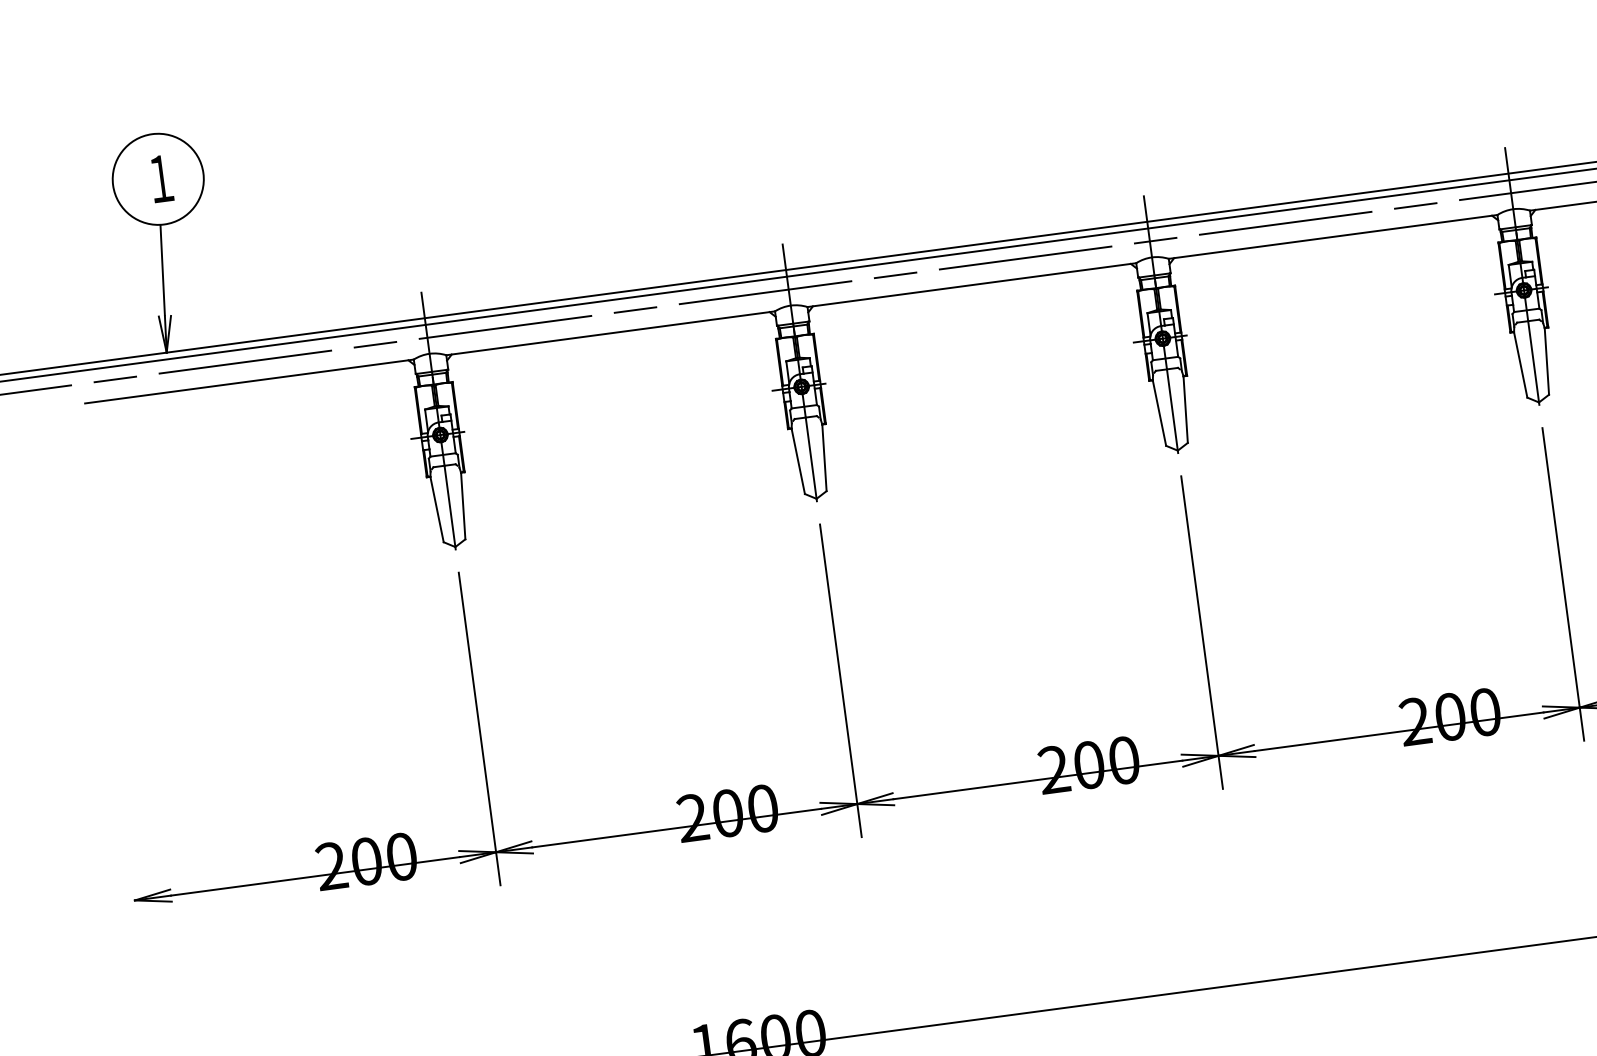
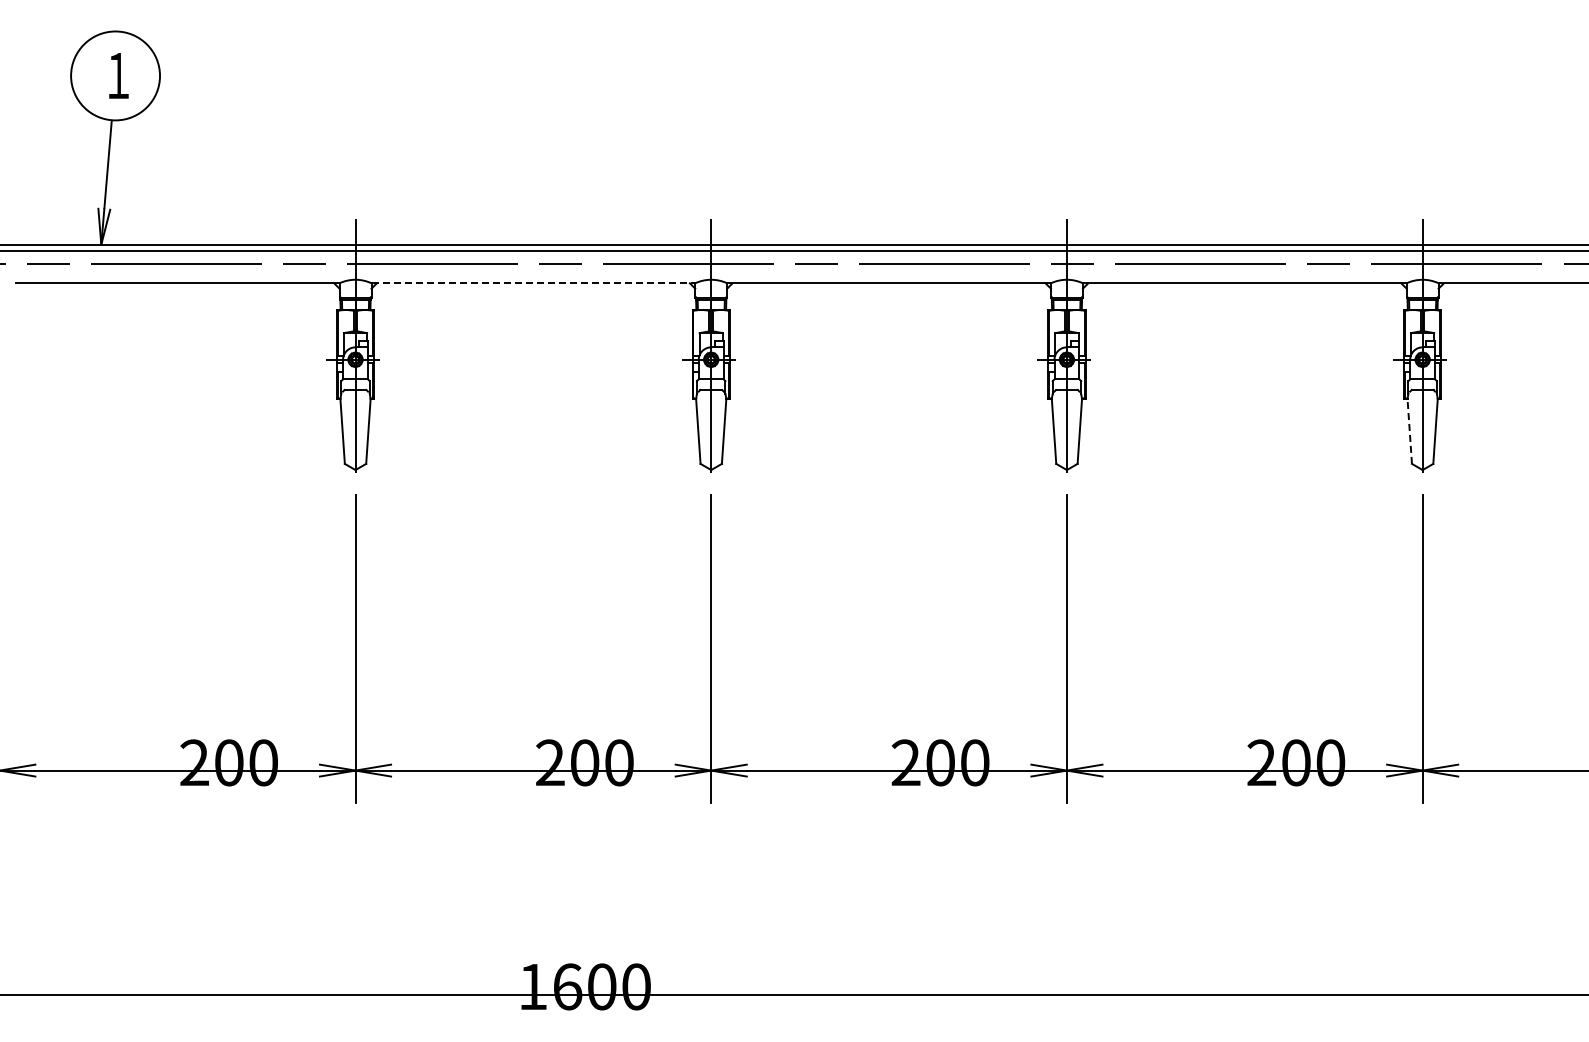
line: (610, 333) -> (533, 283), solid -> dashed
line: (1520, 365) -> (1409, 431), solid -> dashed

